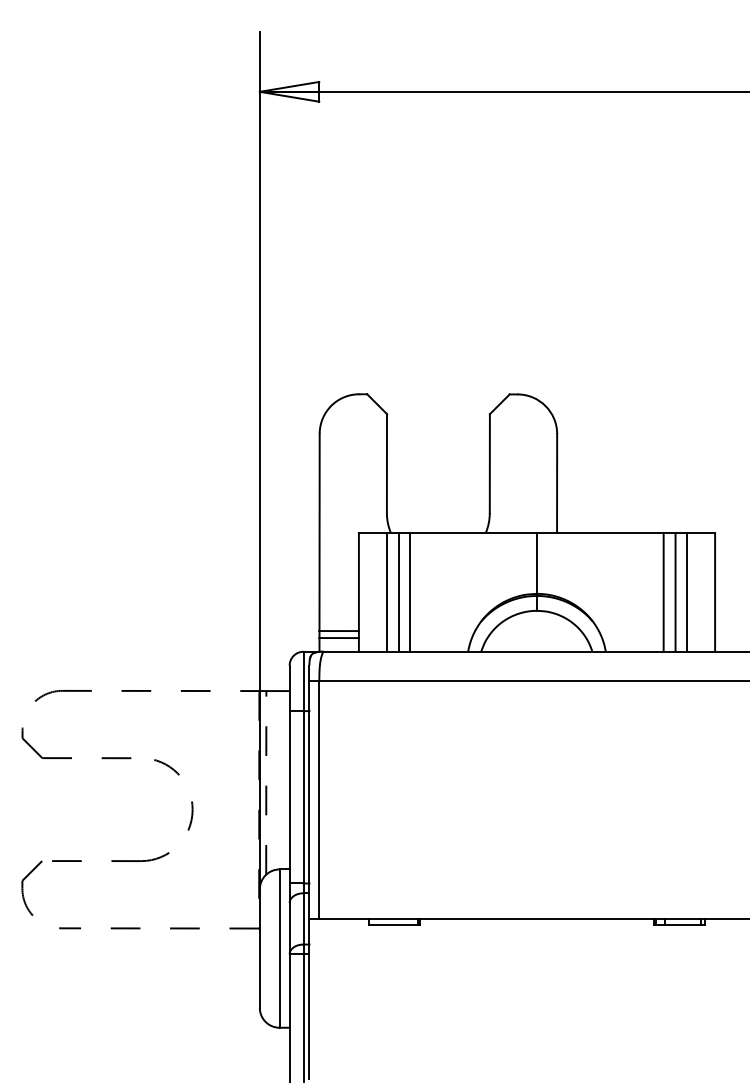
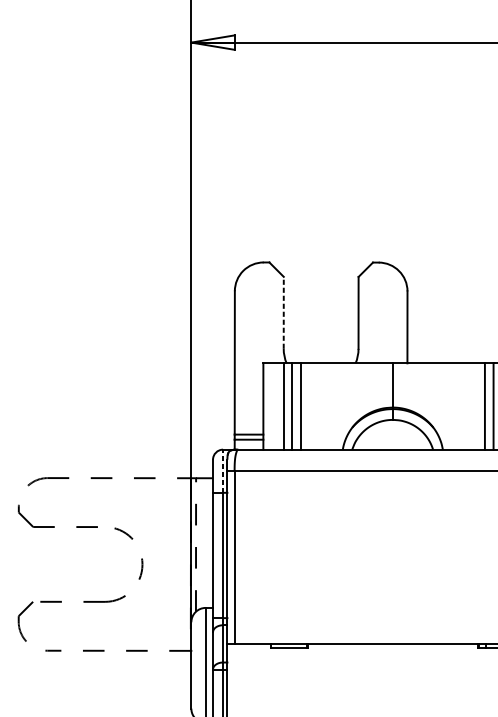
line: (386, 463) -> (283, 312), solid -> dashed
line: (303, 681) -> (223, 471), solid -> dashed

